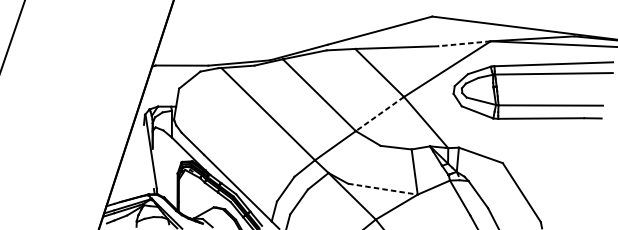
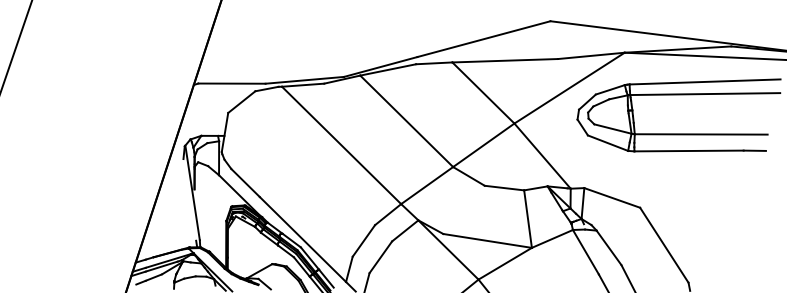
line: (463, 43) -> (590, 55), dashed -> solid
line: (379, 114) -> (483, 145), dashed -> solid
line: (382, 188) -> (487, 240), dashed -> solid

